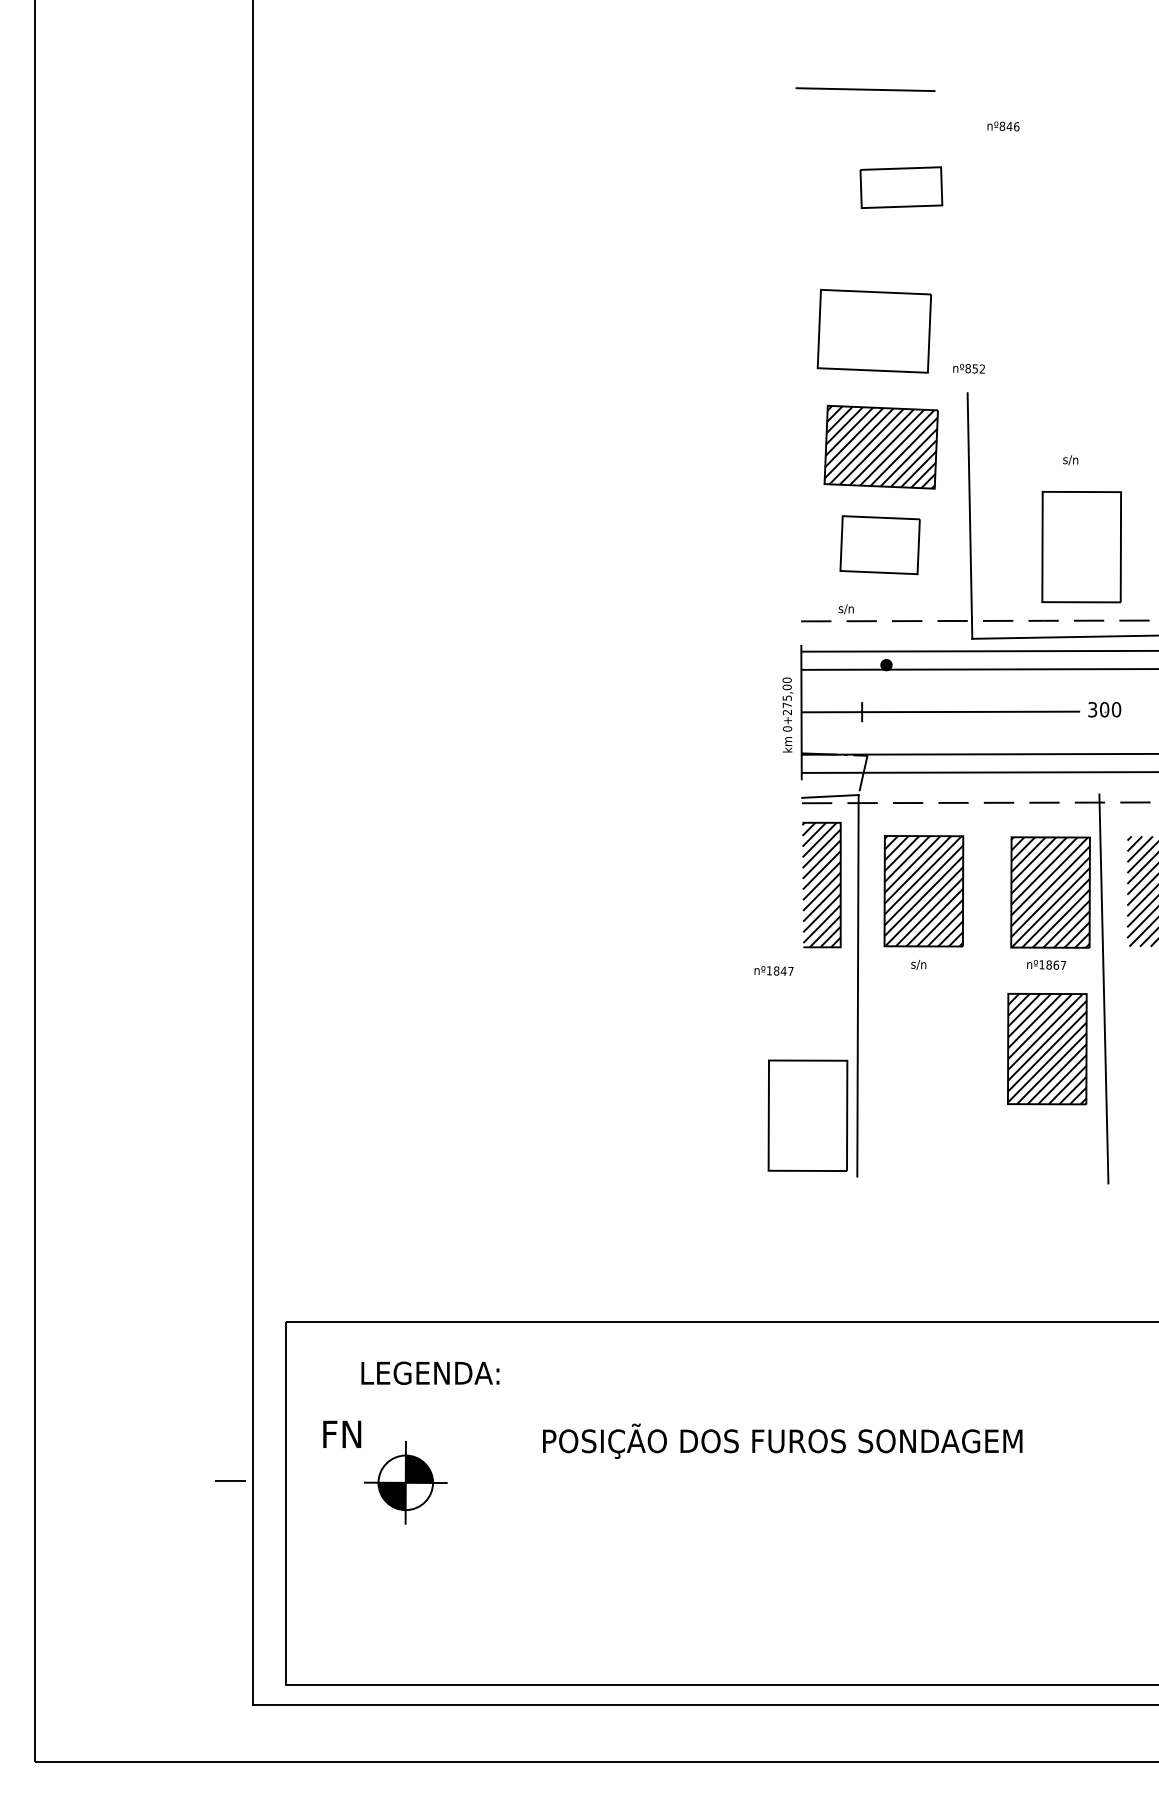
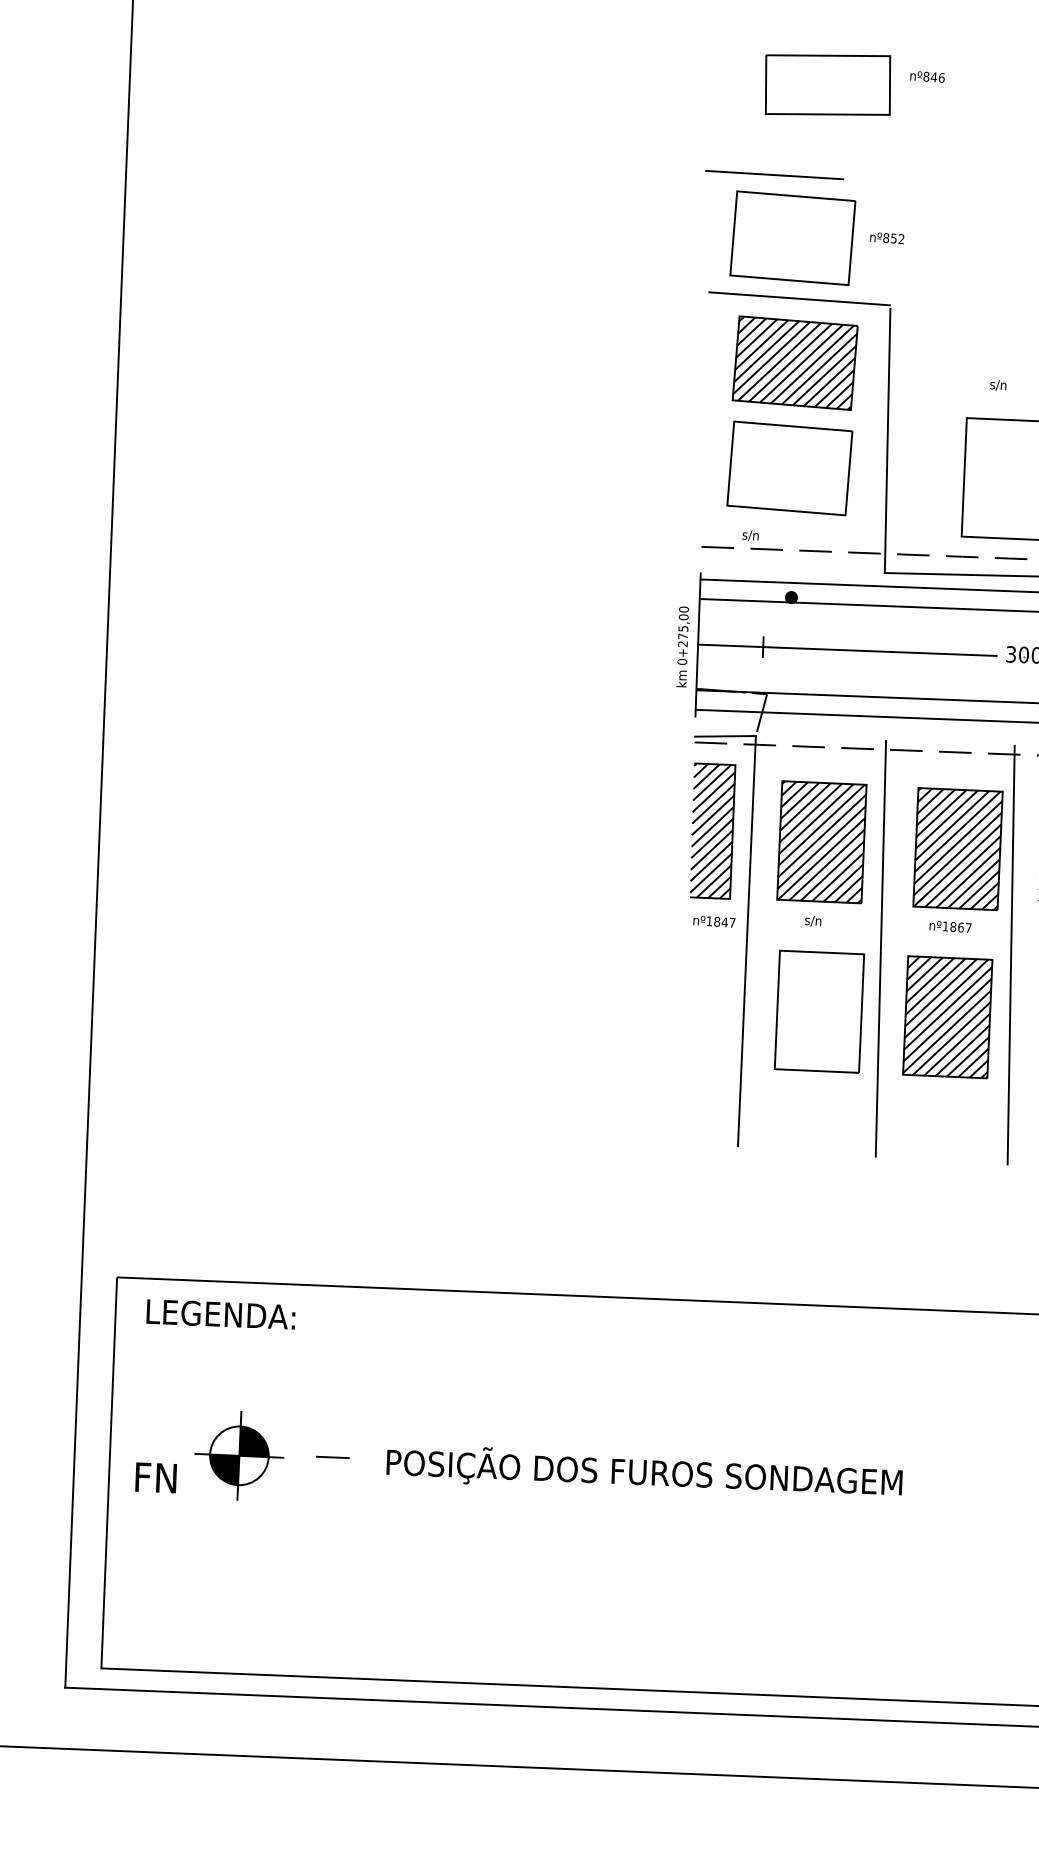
text: (1003, 126) -> (927, 76), moved
part: (901, 187) -> (828, 84), size x1.43
line: (855, 273) -> (775, 175), added
text: (968, 368) -> (886, 237), moved
line: (882, 386) -> (799, 297), added
part: (879, 544) -> (789, 467), size x1.43
text: (773, 970) -> (713, 921), moved
line: (982, 987) -> (880, 948), added
part: (807, 1115) -> (818, 1011), moved
text: (430, 1372) -> (221, 1313), moved
text: (342, 1433) -> (156, 1476), moved
text: (782, 1440) -> (644, 1471), moved
line: (230, 1480) -> (332, 1457), moved

